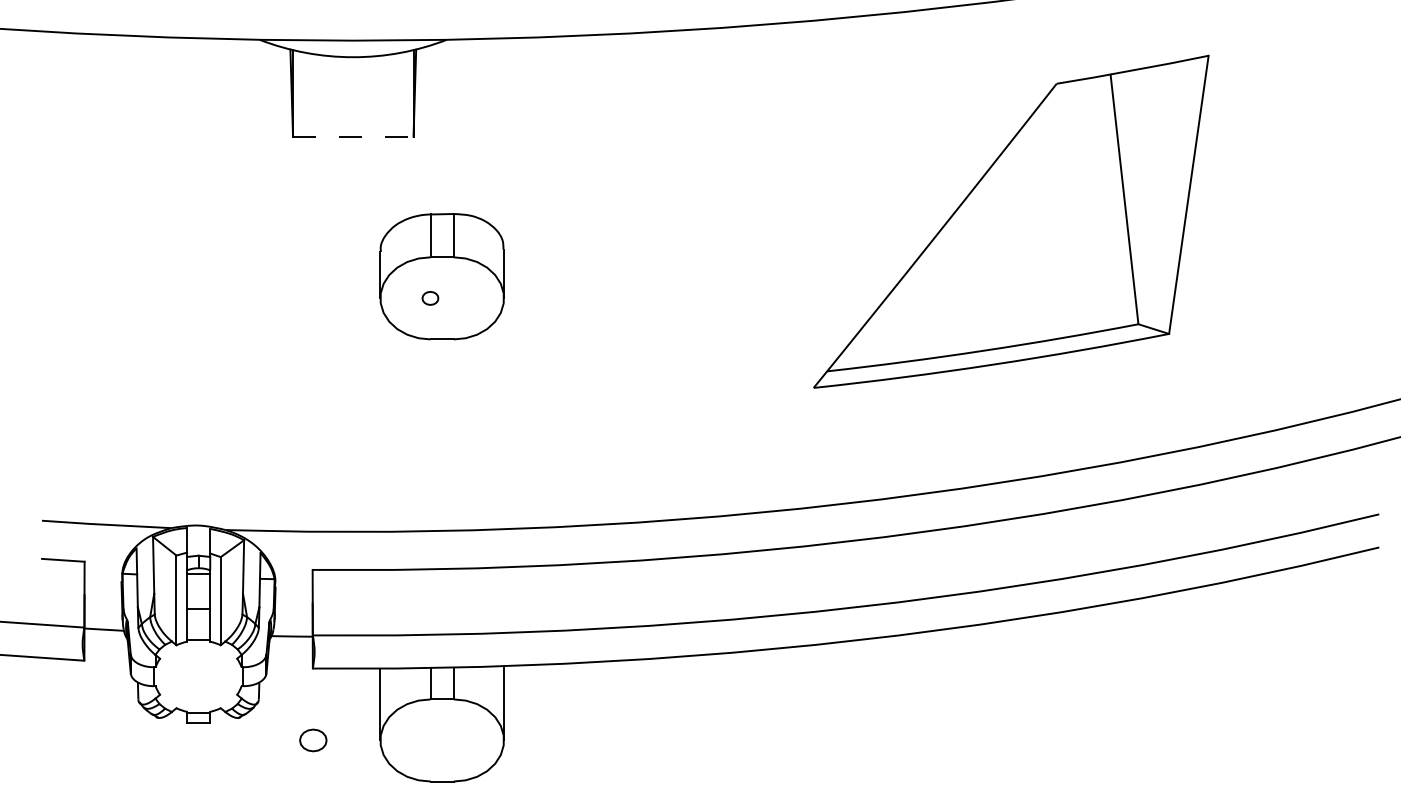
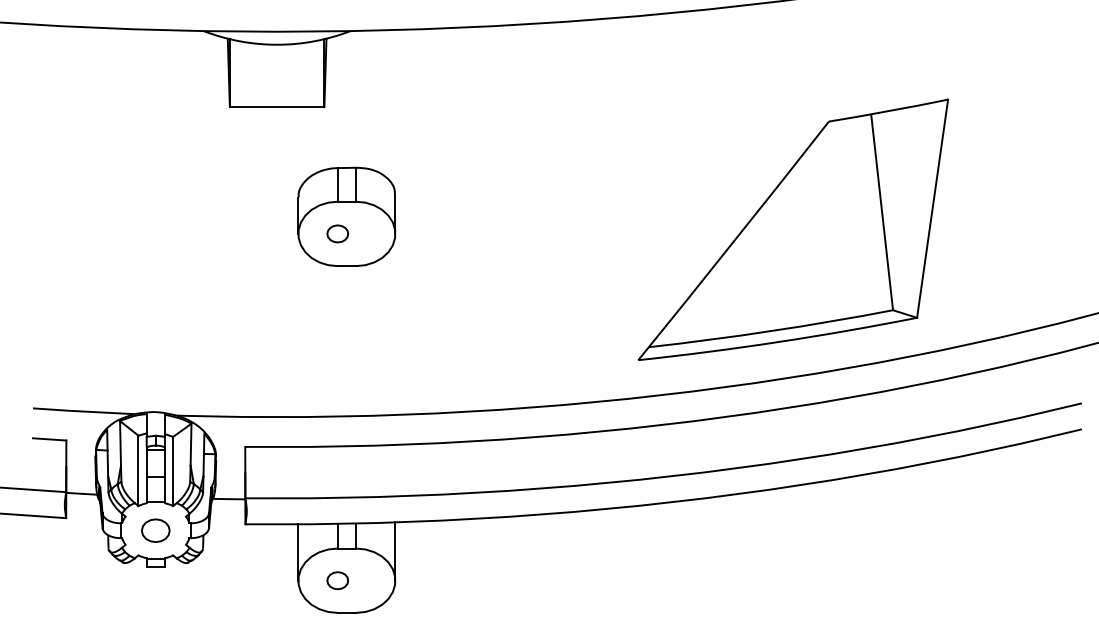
line: (353, 137) -> (277, 107), dashed -> solid
part: (1010, 221) -> (792, 229), moved
part: (430, 297) -> (337, 233), size x1.67
part: (198, 676) -> (155, 530), added
part: (312, 740) -> (337, 580), moved

